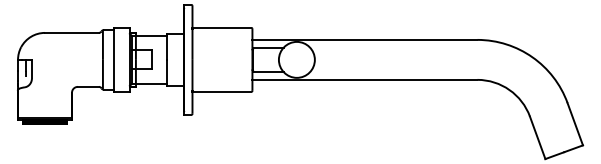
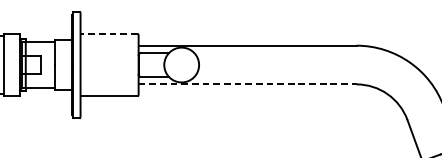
line: (221, 27) -> (108, 33), solid -> dashed
line: (365, 79) -> (248, 84), solid -> dashed

